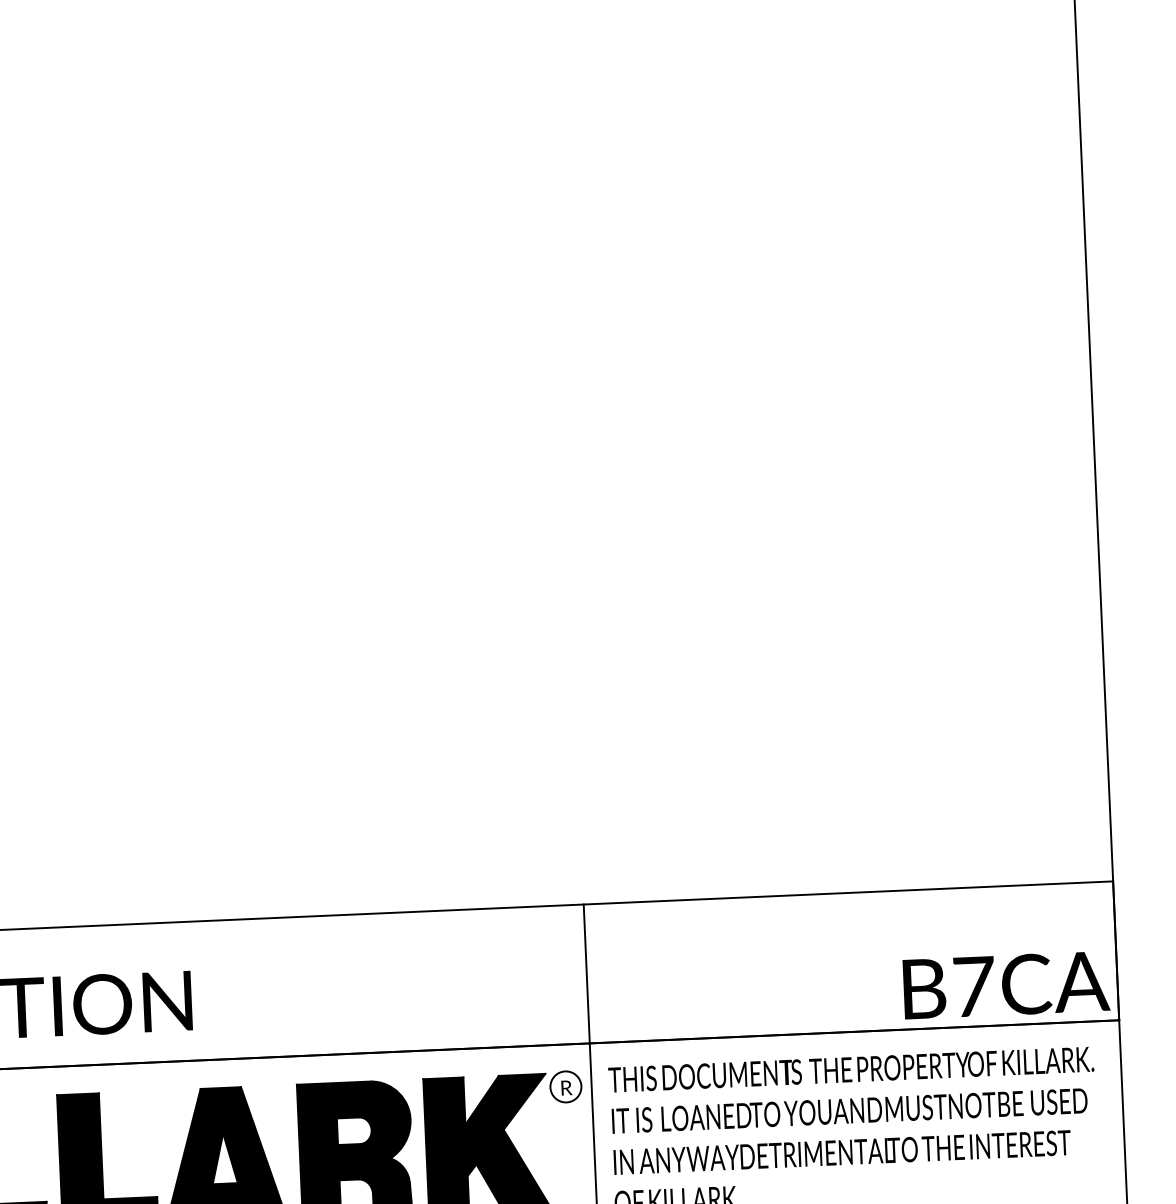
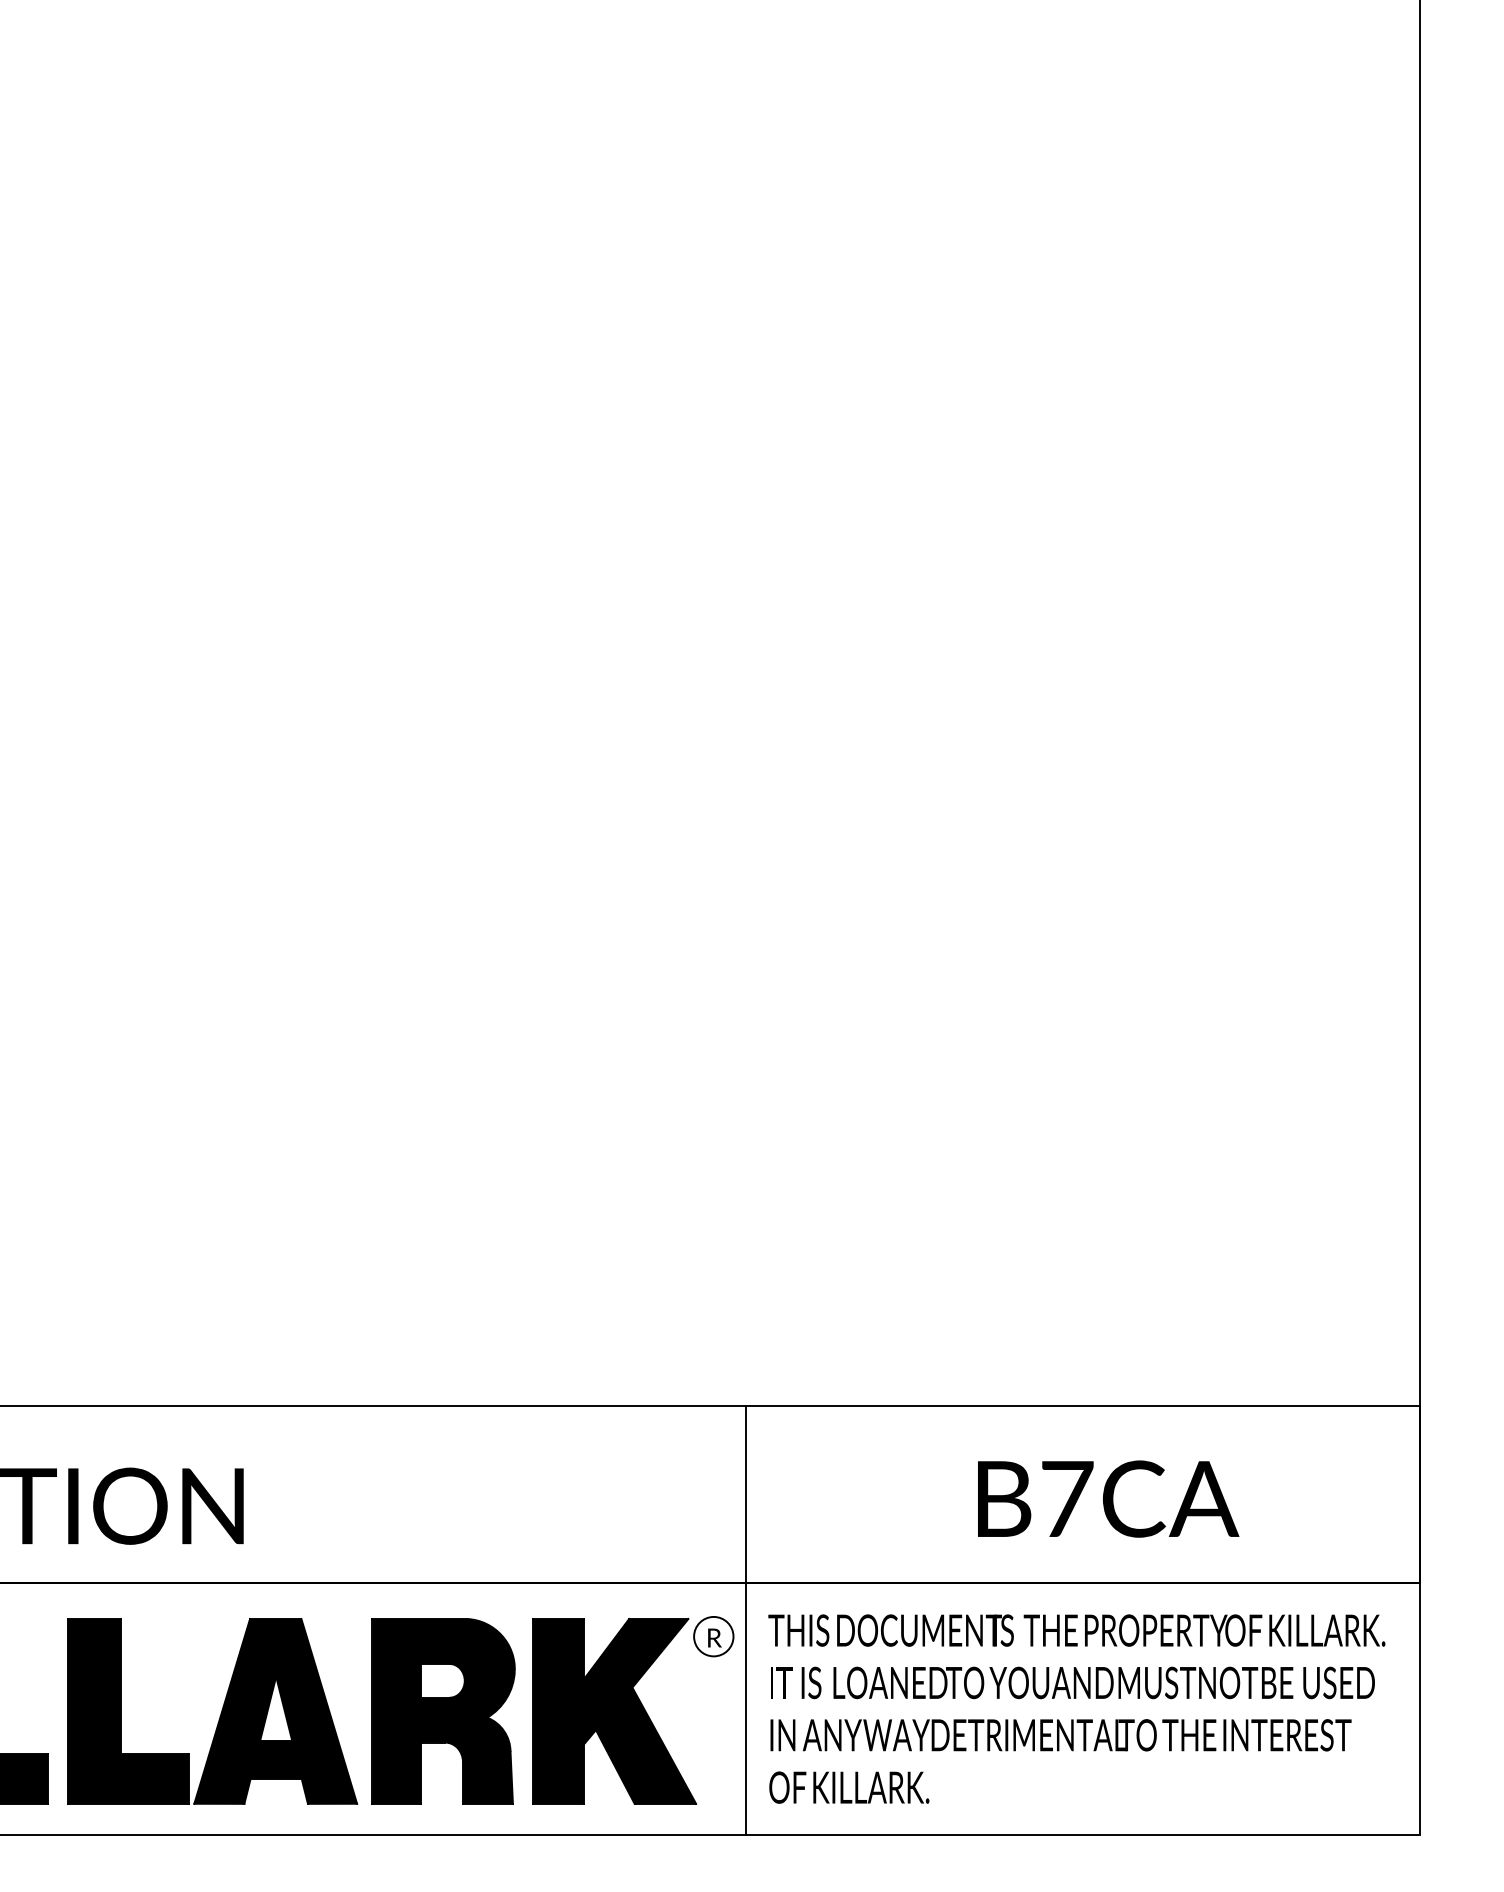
text: (1006, 984) -> (1108, 1498), moved

